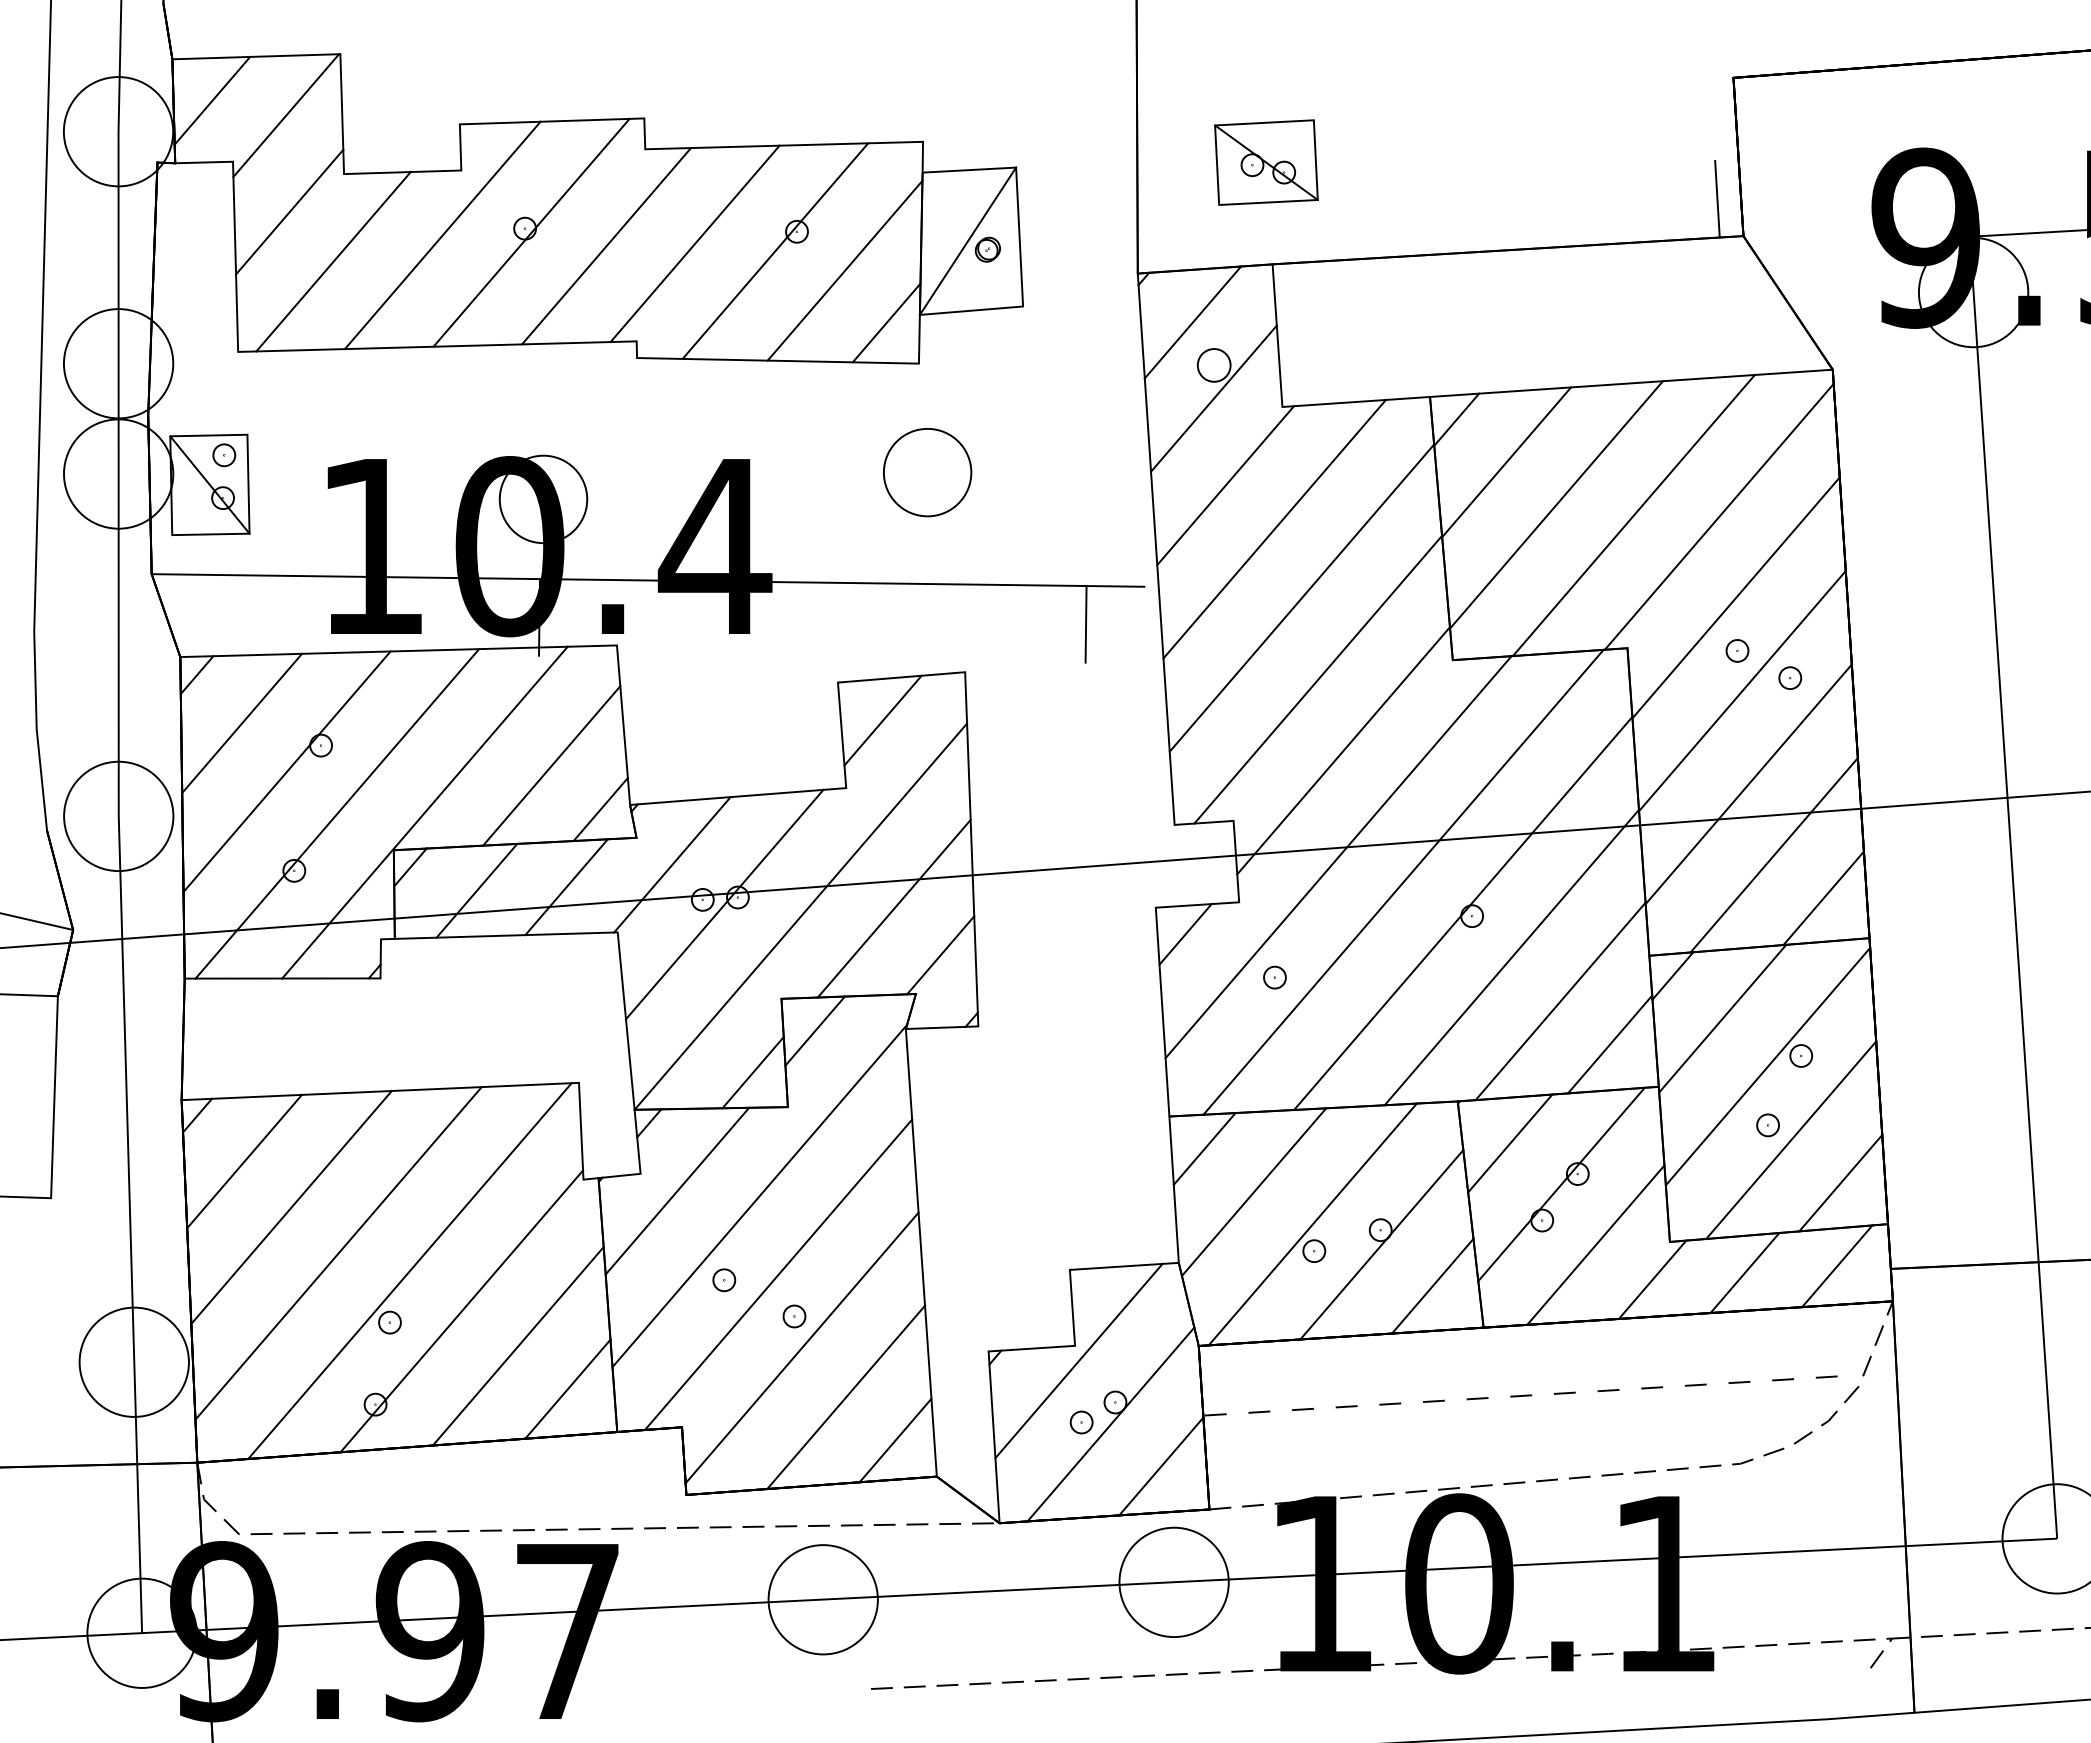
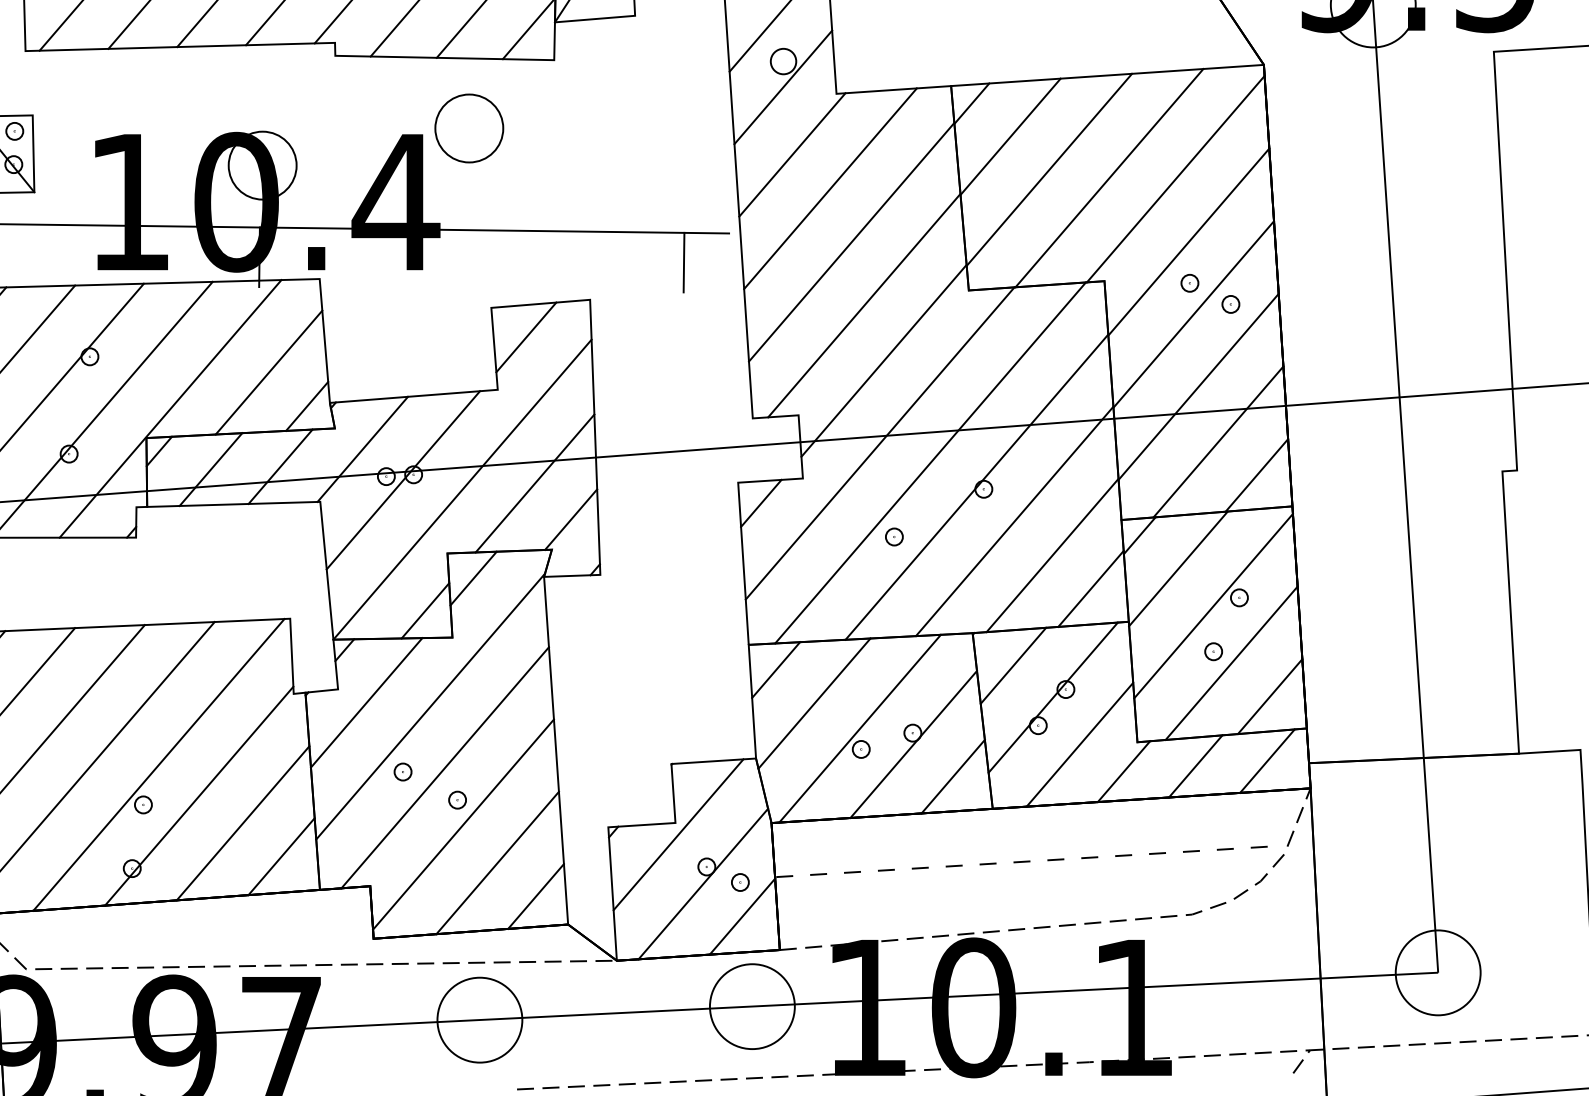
part: (927, 472) -> (469, 128), moved
part: (1274, 977) -> (894, 536), moved
part: (1081, 1422) -> (740, 882), moved

